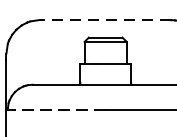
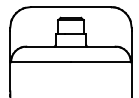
line: (104, 20) -> (70, 7), dashed -> solid
line: (57, 110) -> (41, 62), dashed -> solid

